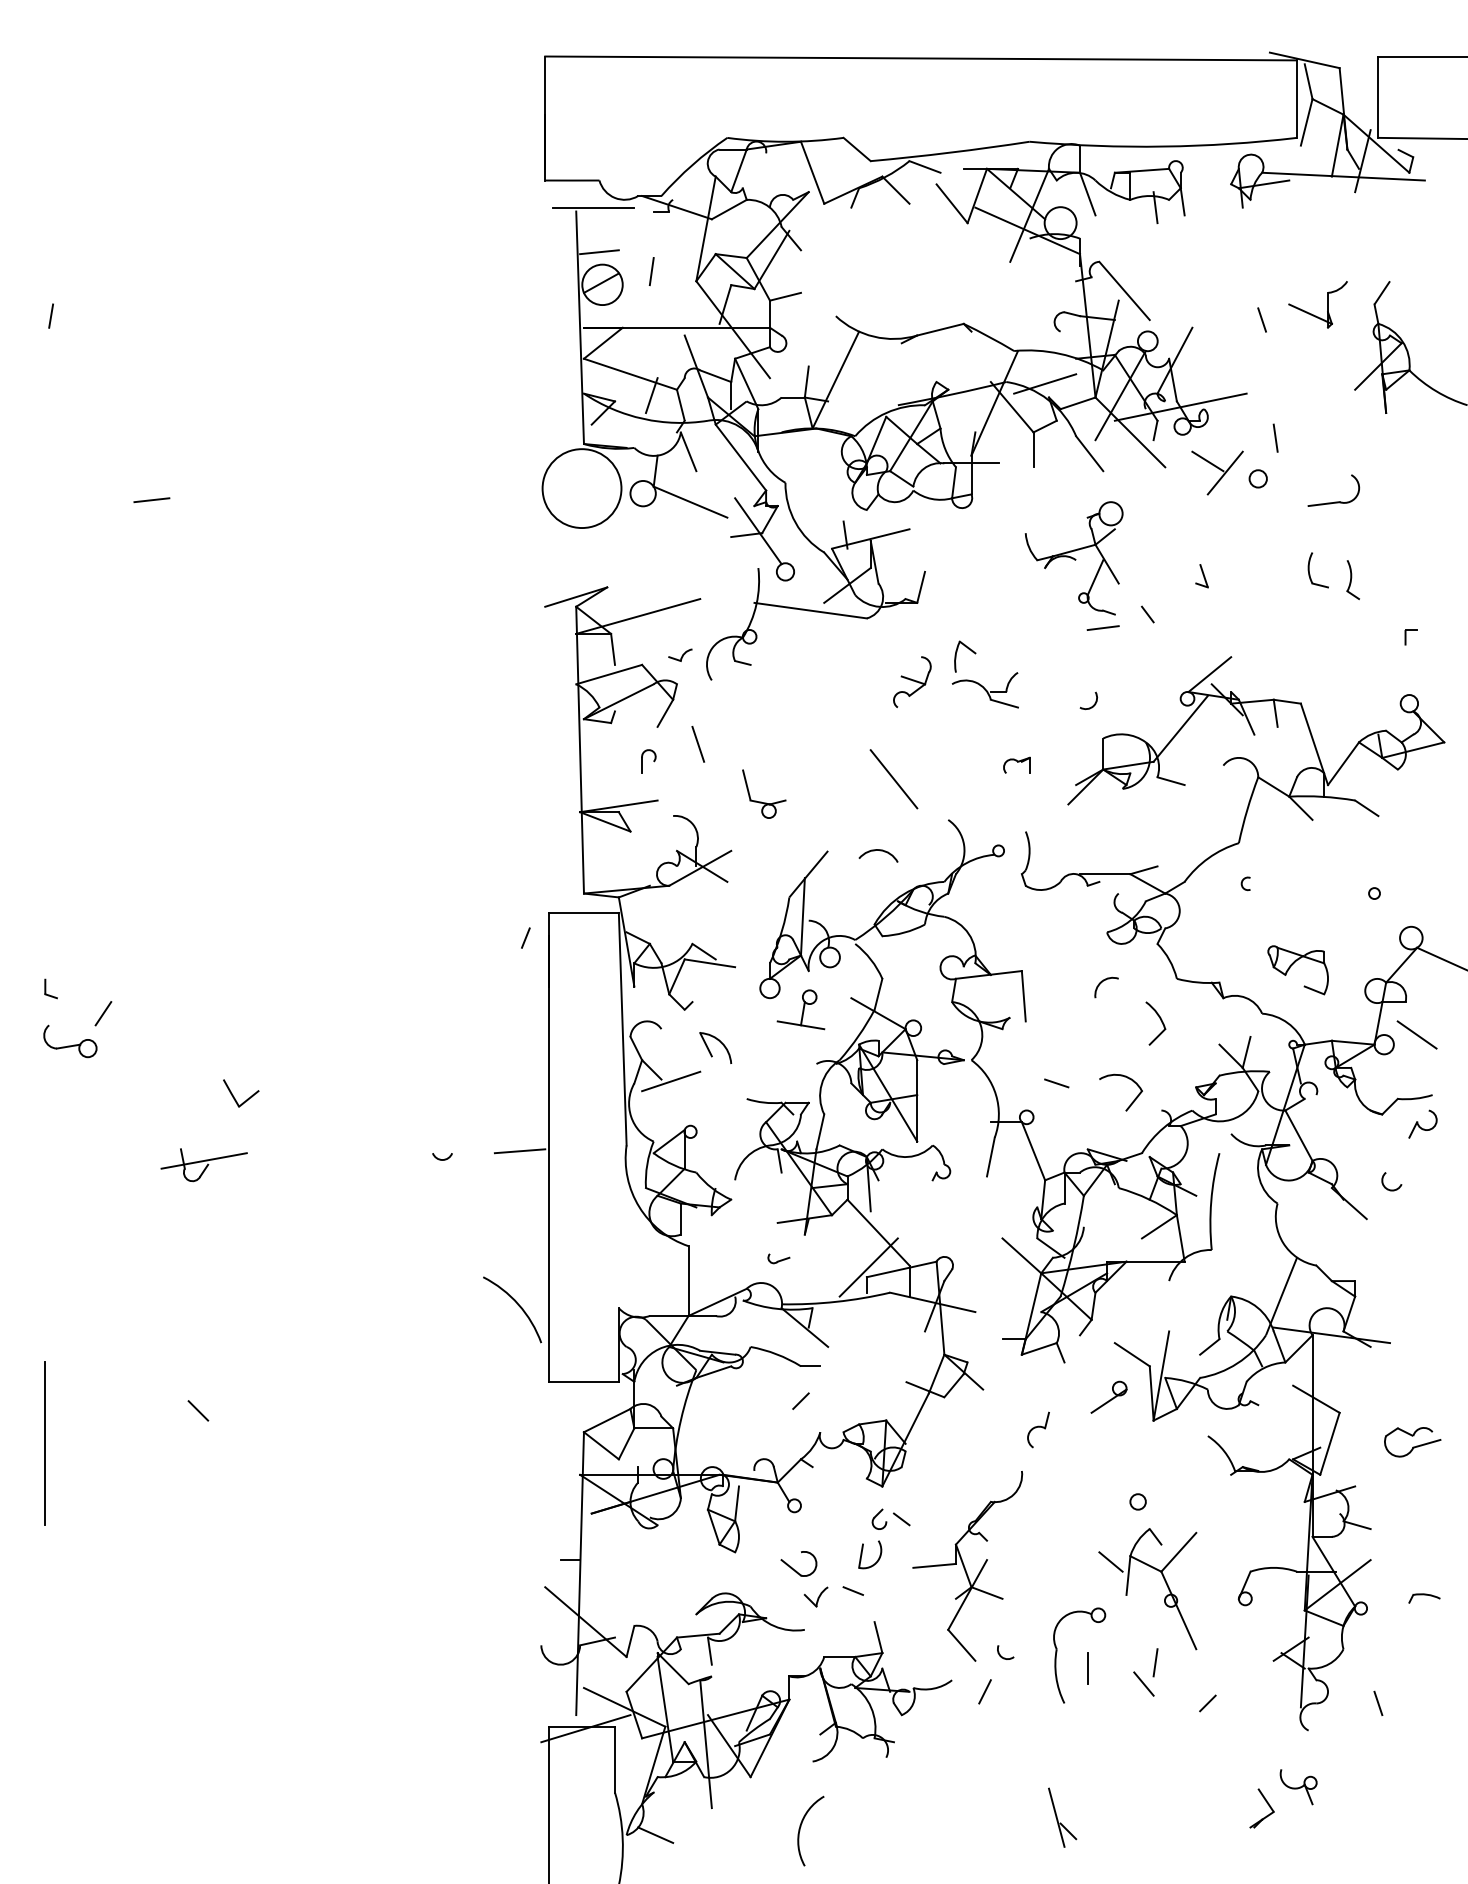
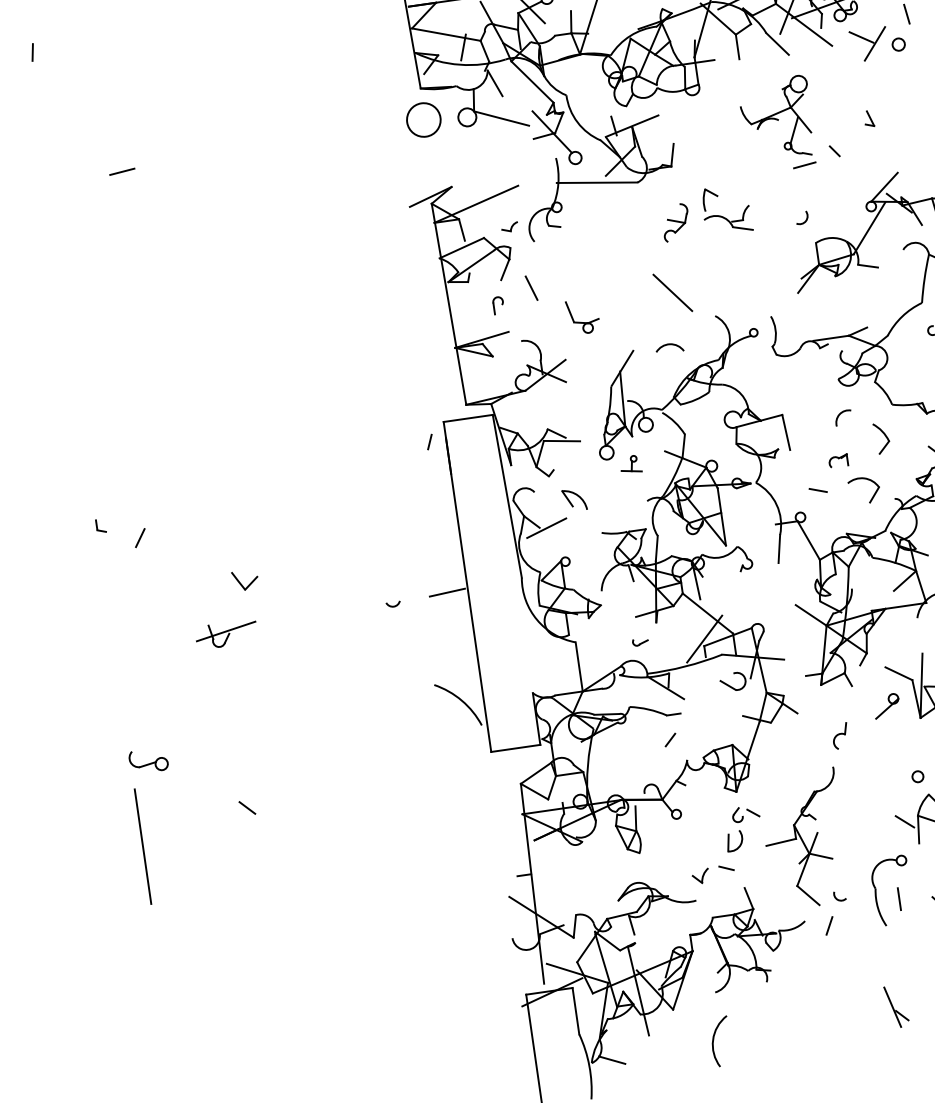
circle: (581, 488) -> (423, 120), size x0.6
part: (1016, 764) -> (838, 460), moved
part: (800, 1009) -> (630, 464), size x0.6
part: (70, 1041) -> (148, 760), moved
part: (795, 1569) -> (731, 686), moved

